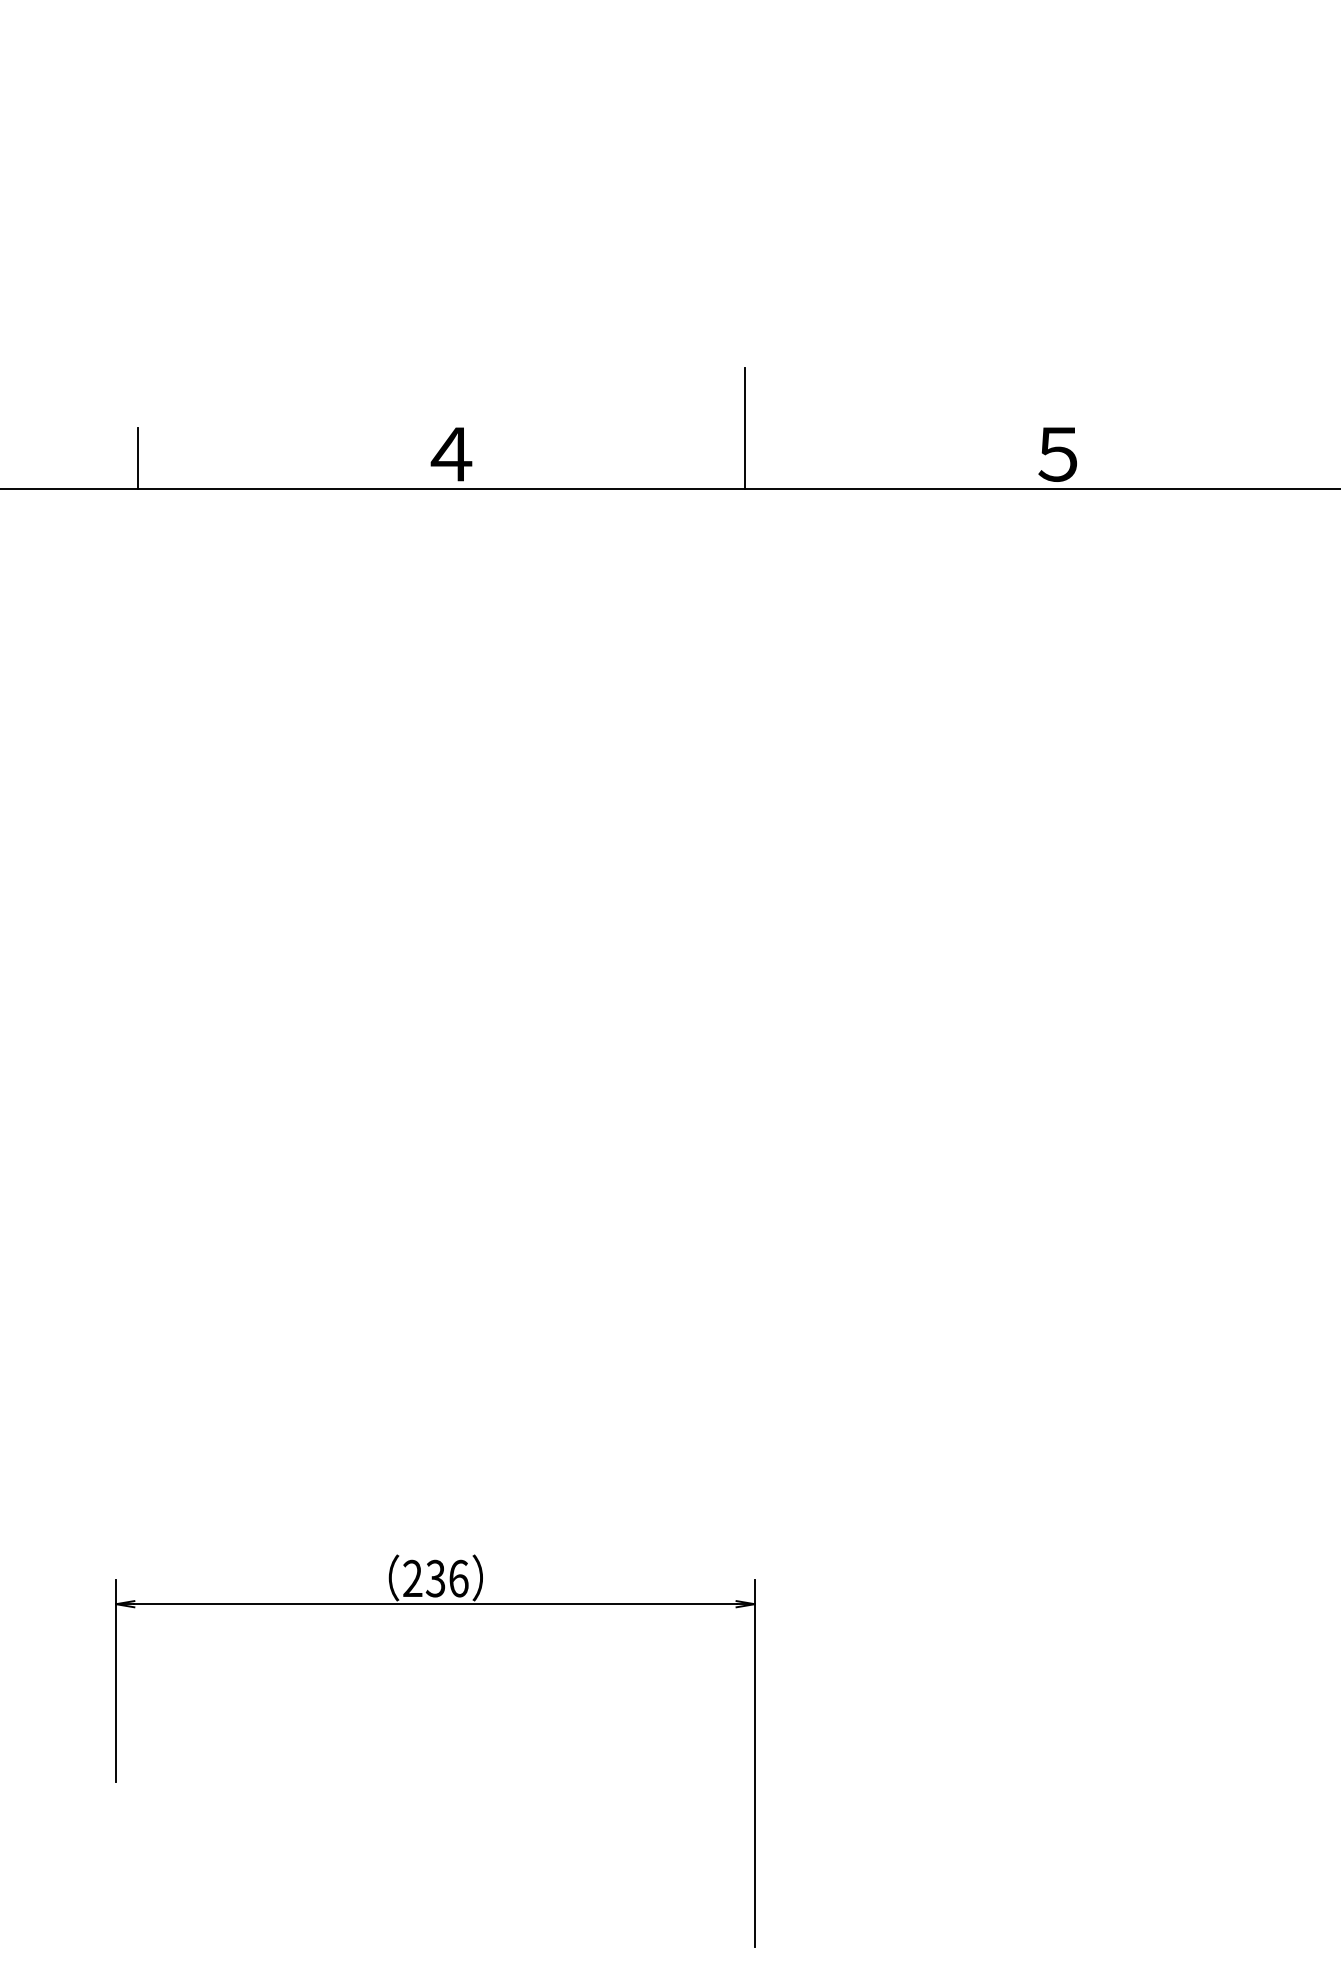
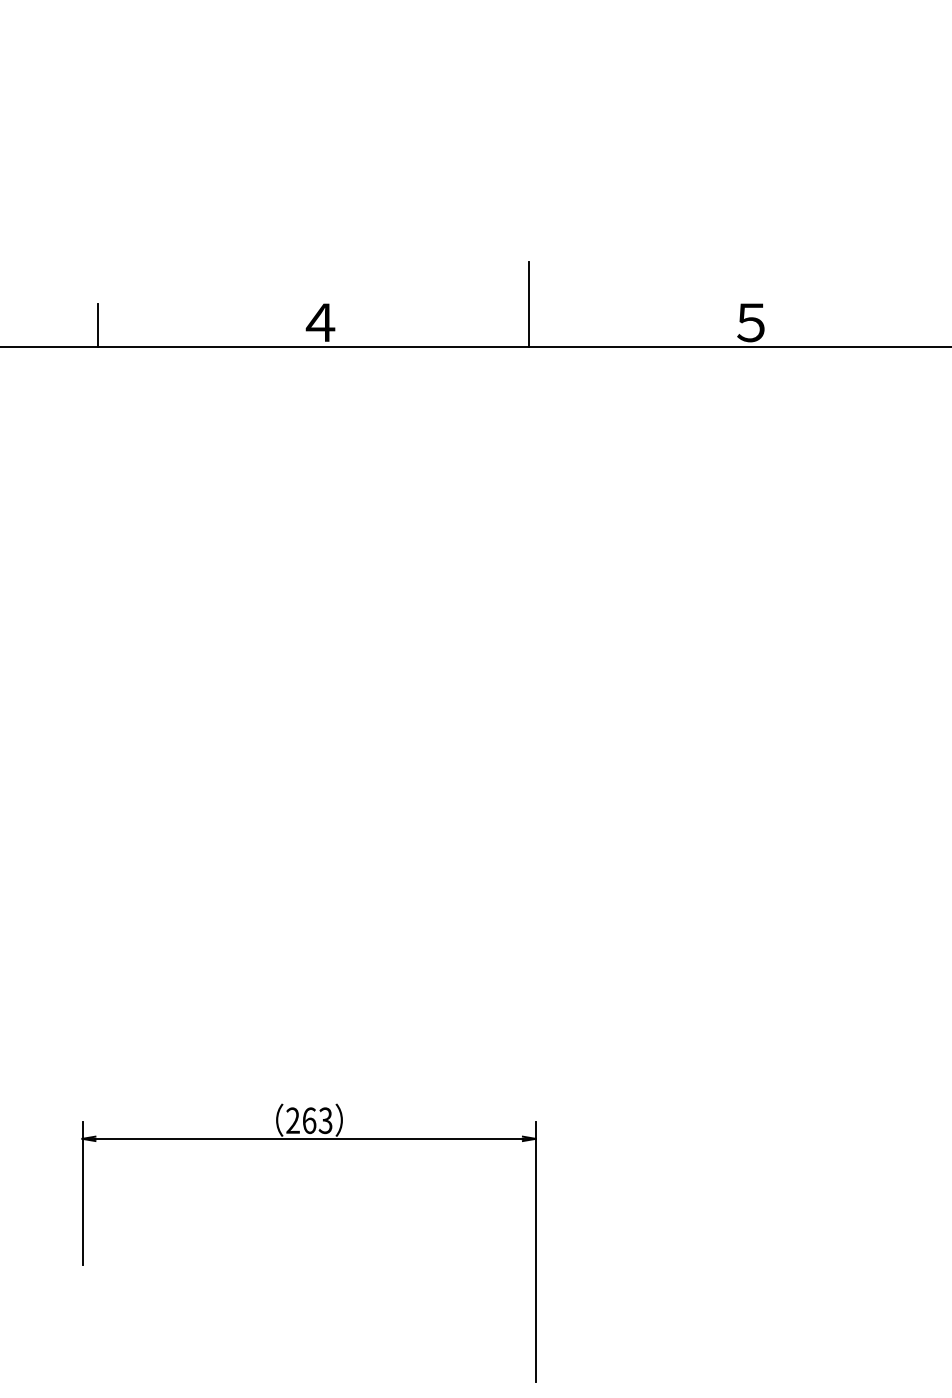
text: (446, 1578) -> (317, 1120), 236 -> 263

